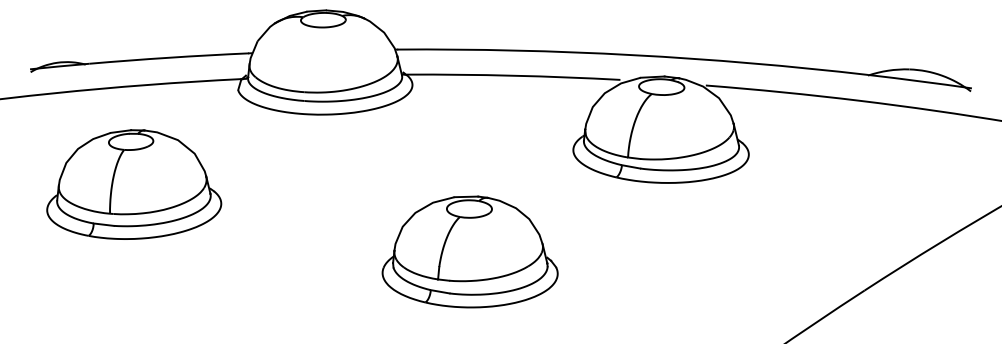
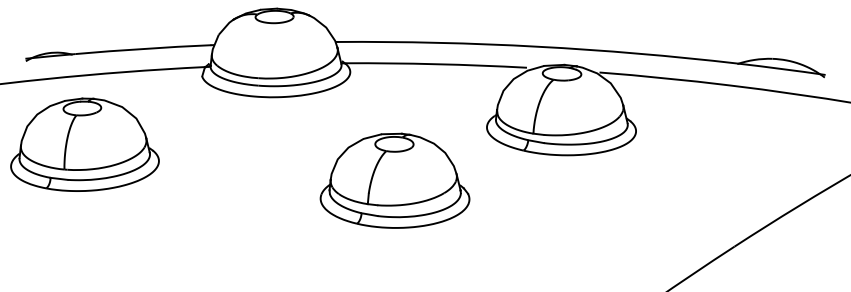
part: (134, 184) -> (85, 144), moved
part: (469, 251) -> (394, 180), moved

